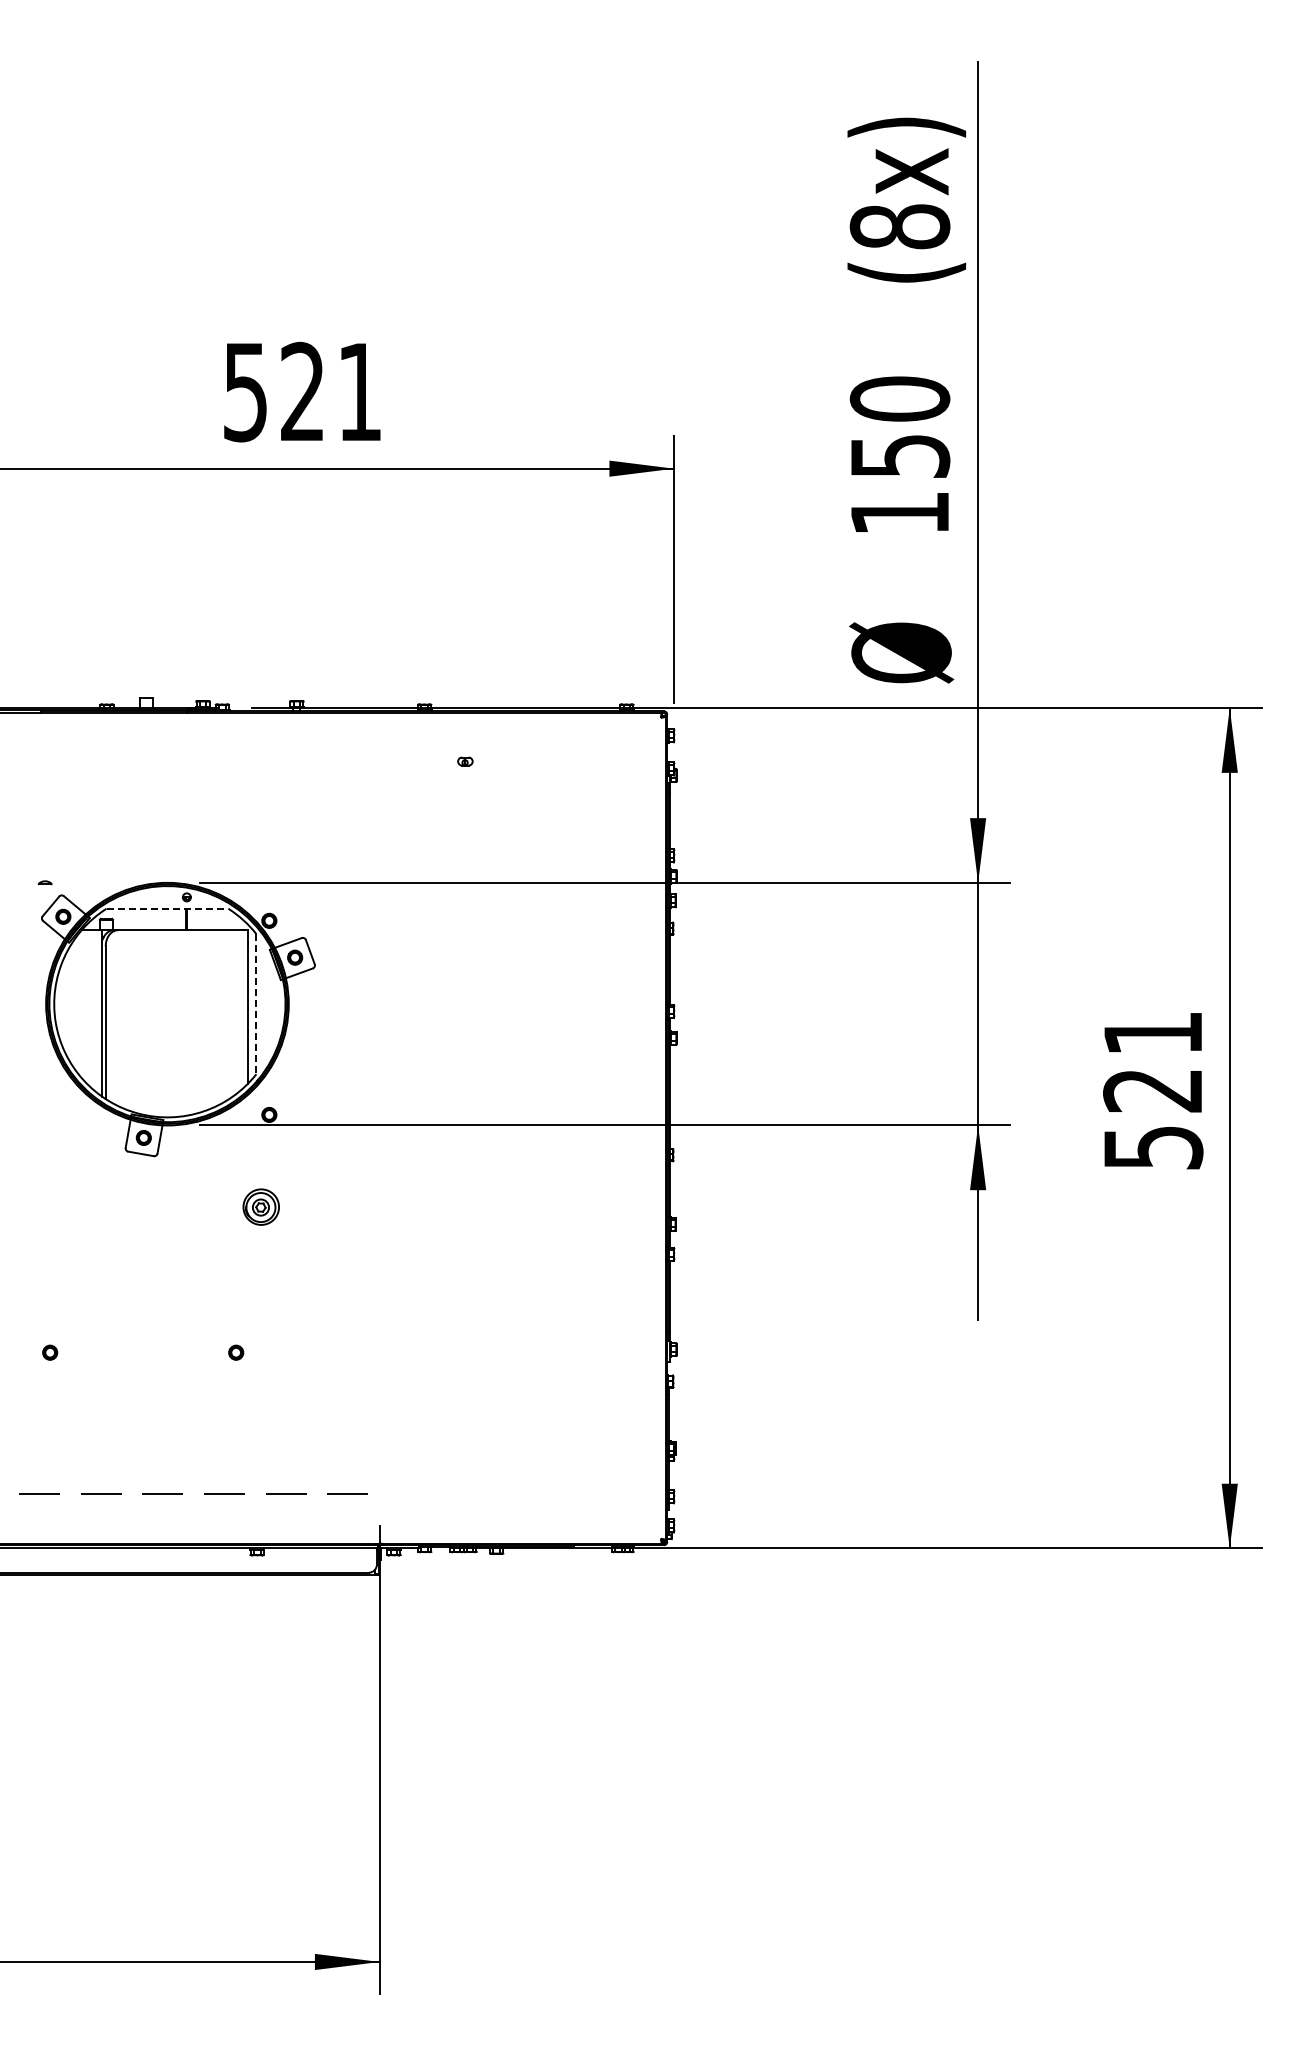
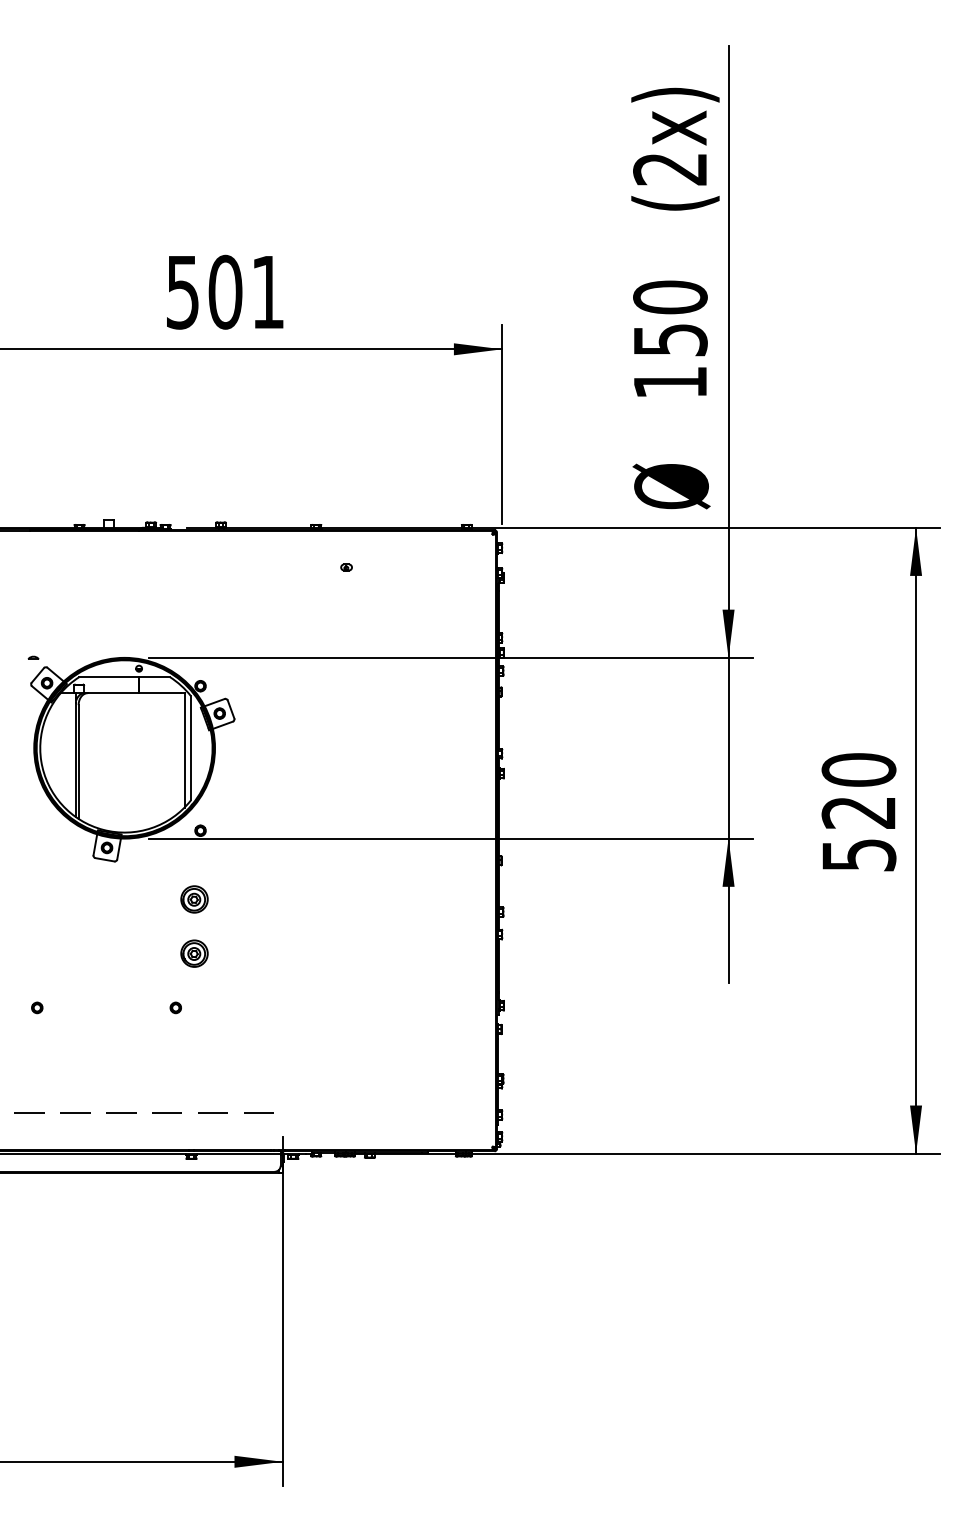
text: (899, 226) -> (670, 168), (8x) -> (2x)
text: (302, 391) -> (225, 291), 521 -> 501
line: (167, 908) -> (124, 676), dashed -> solid
line: (256, 1004) -> (190, 748), dashed -> solid
text: (1153, 1032) -> (859, 769), 521 -> 520
part: (260, 1279) -> (193, 953), added

